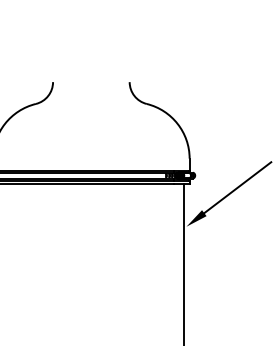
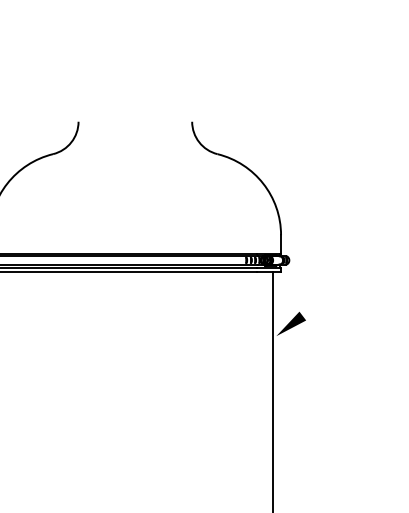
line: (237, 187) -> (352, 278), removed

